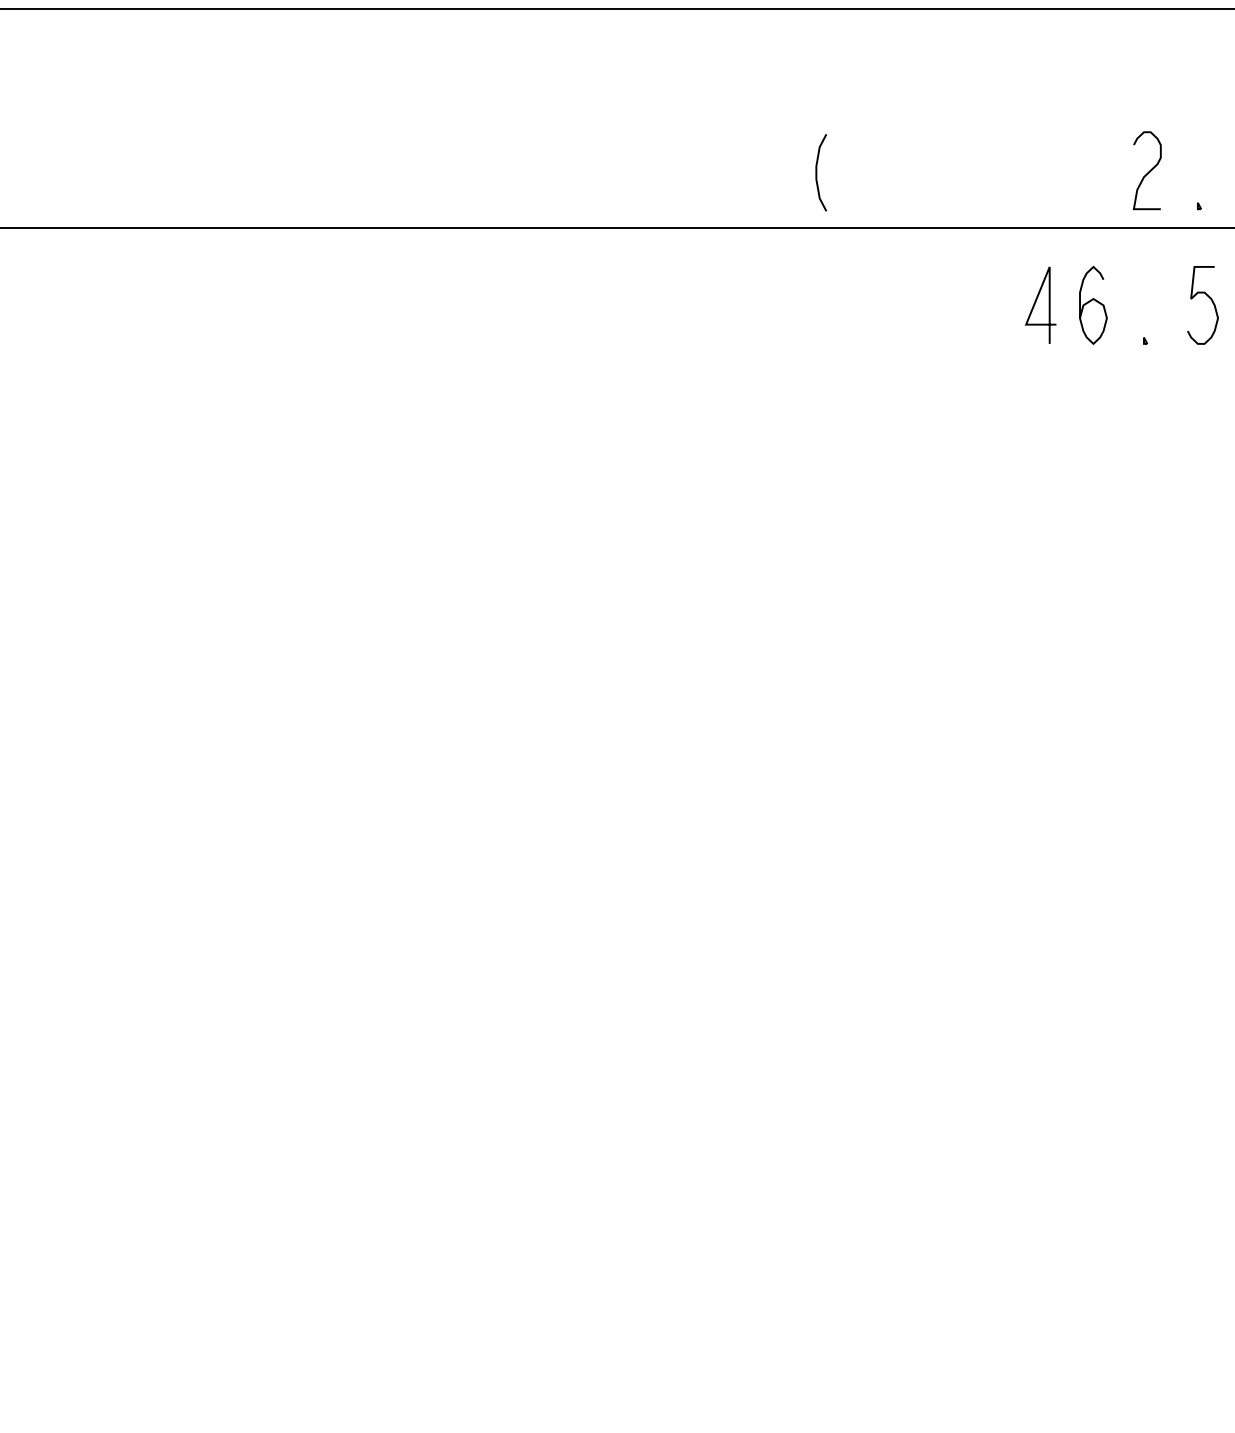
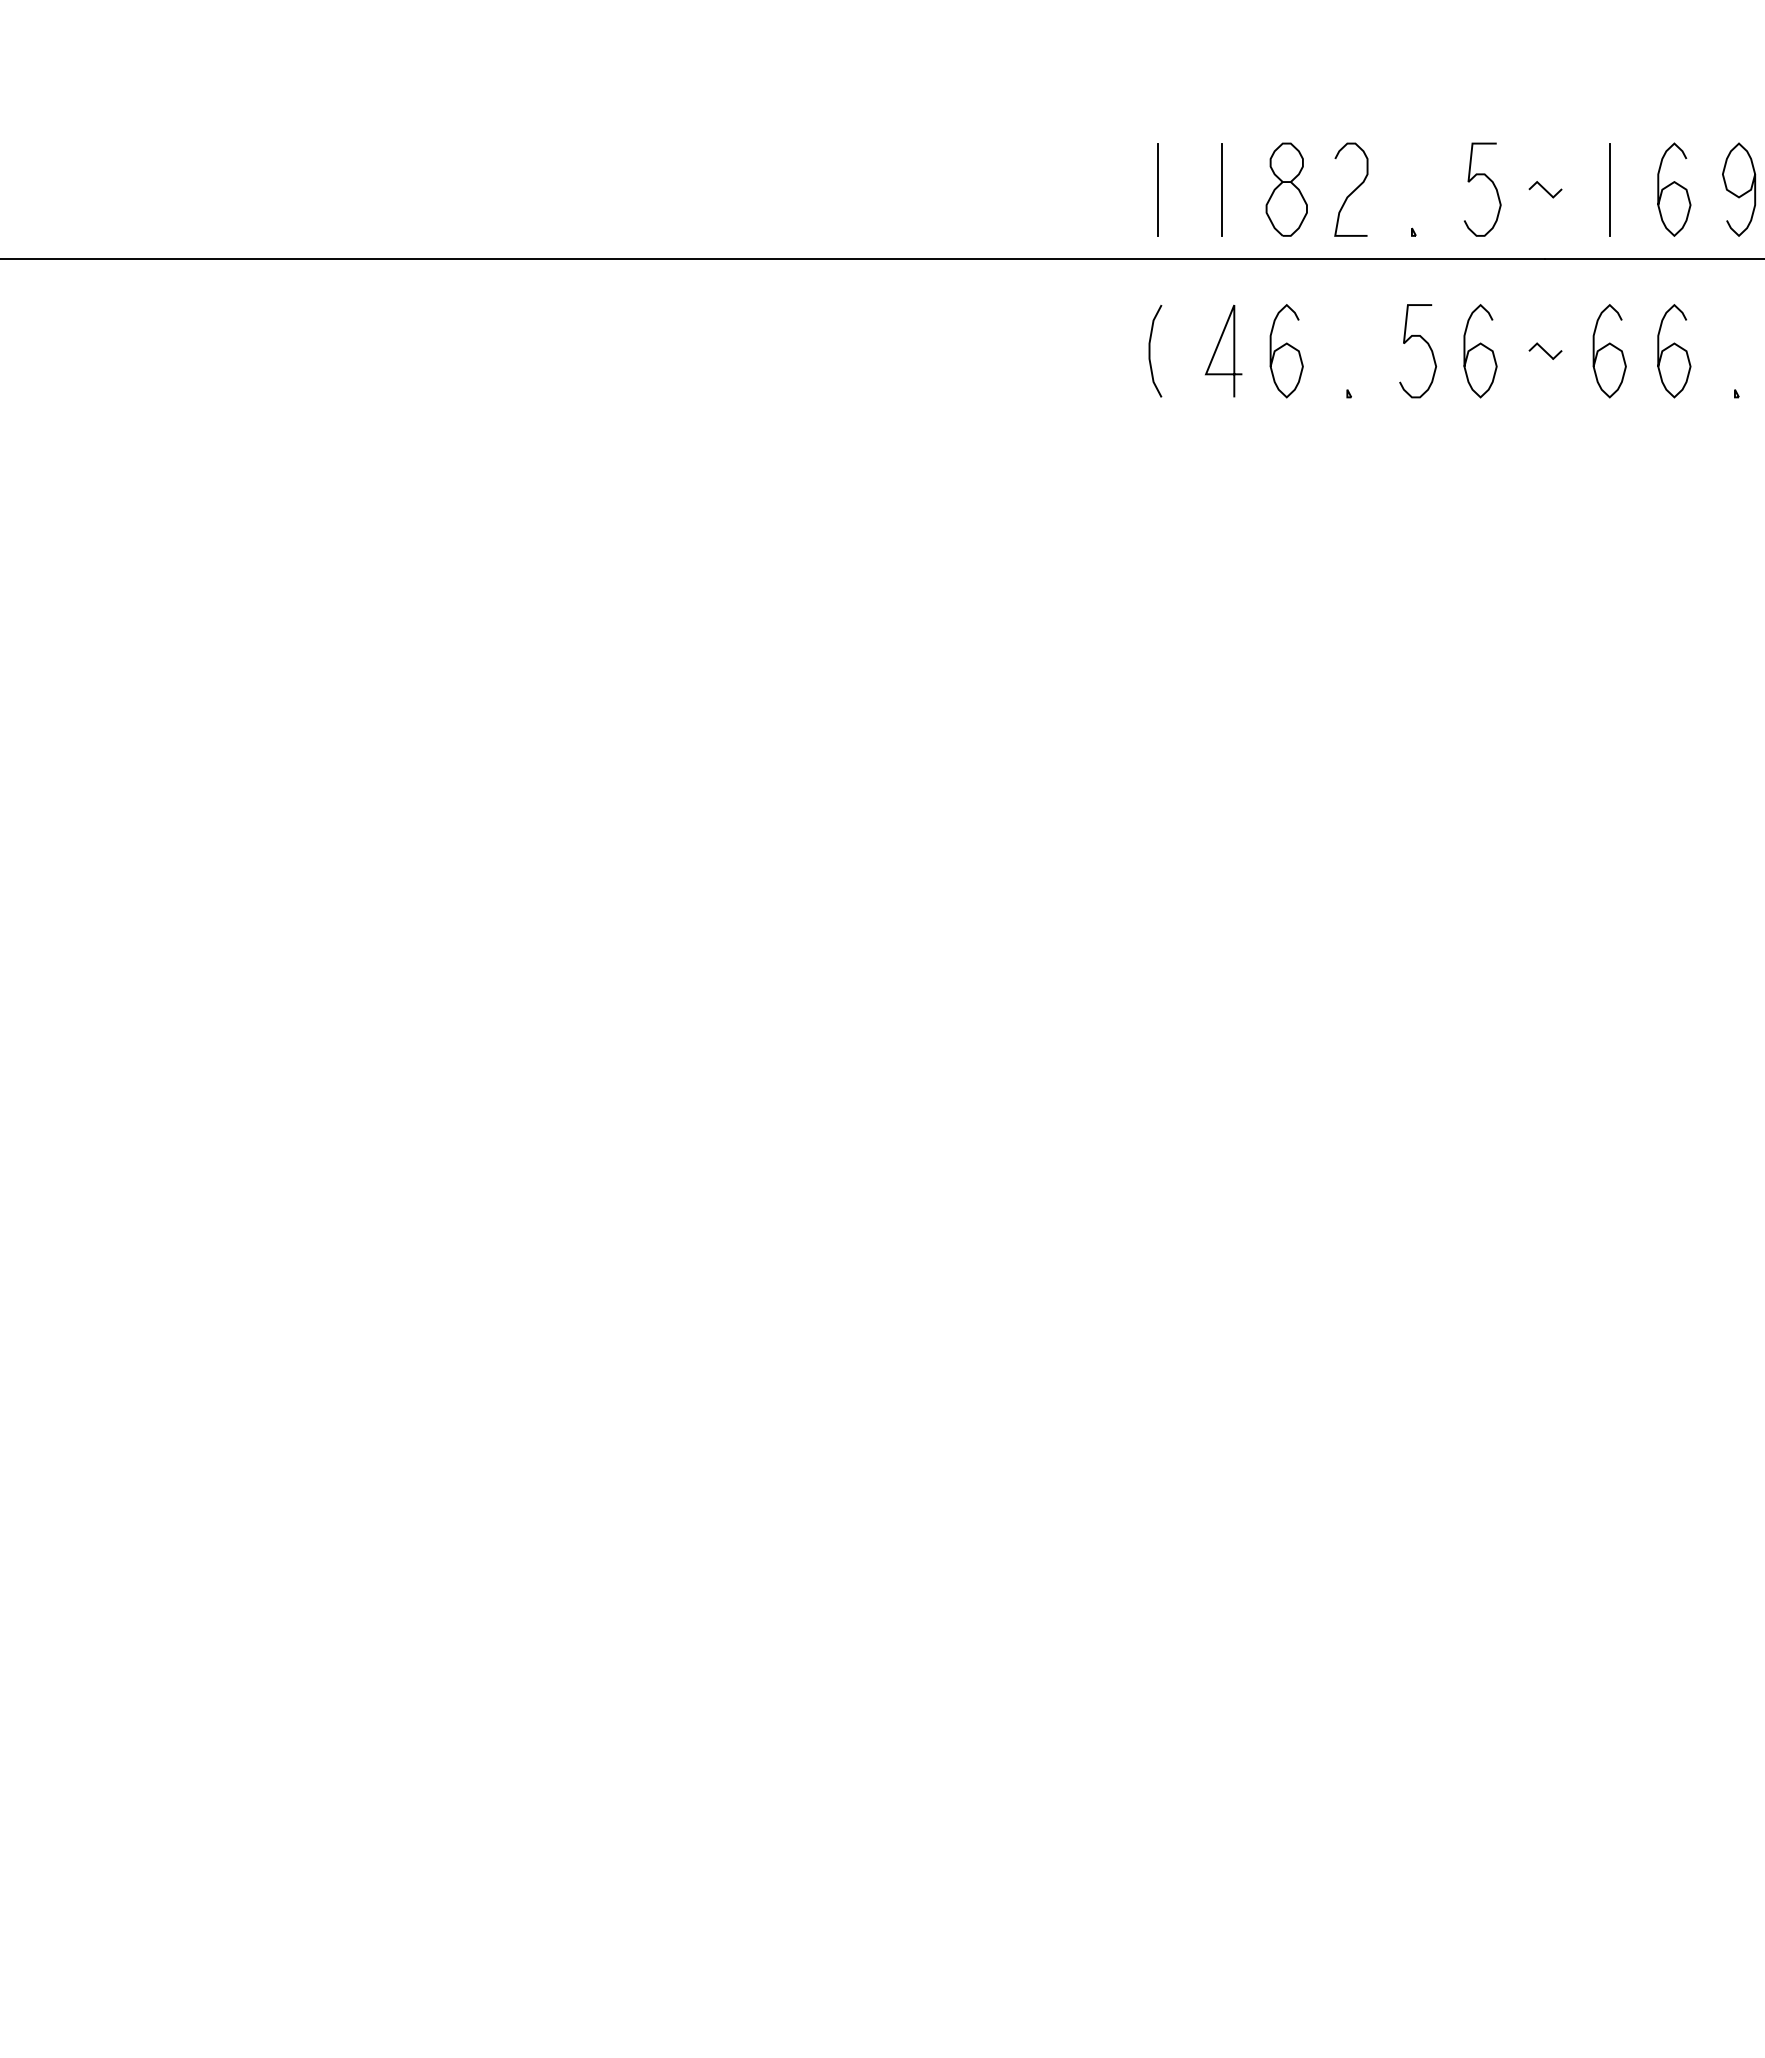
line: (985, 170) -> (1157, 189), added
line: (1039, 170) -> (1222, 189), added
part: (1093, 170) -> (1286, 189), added
curve: (817, 173) -> (1150, 351), moved

